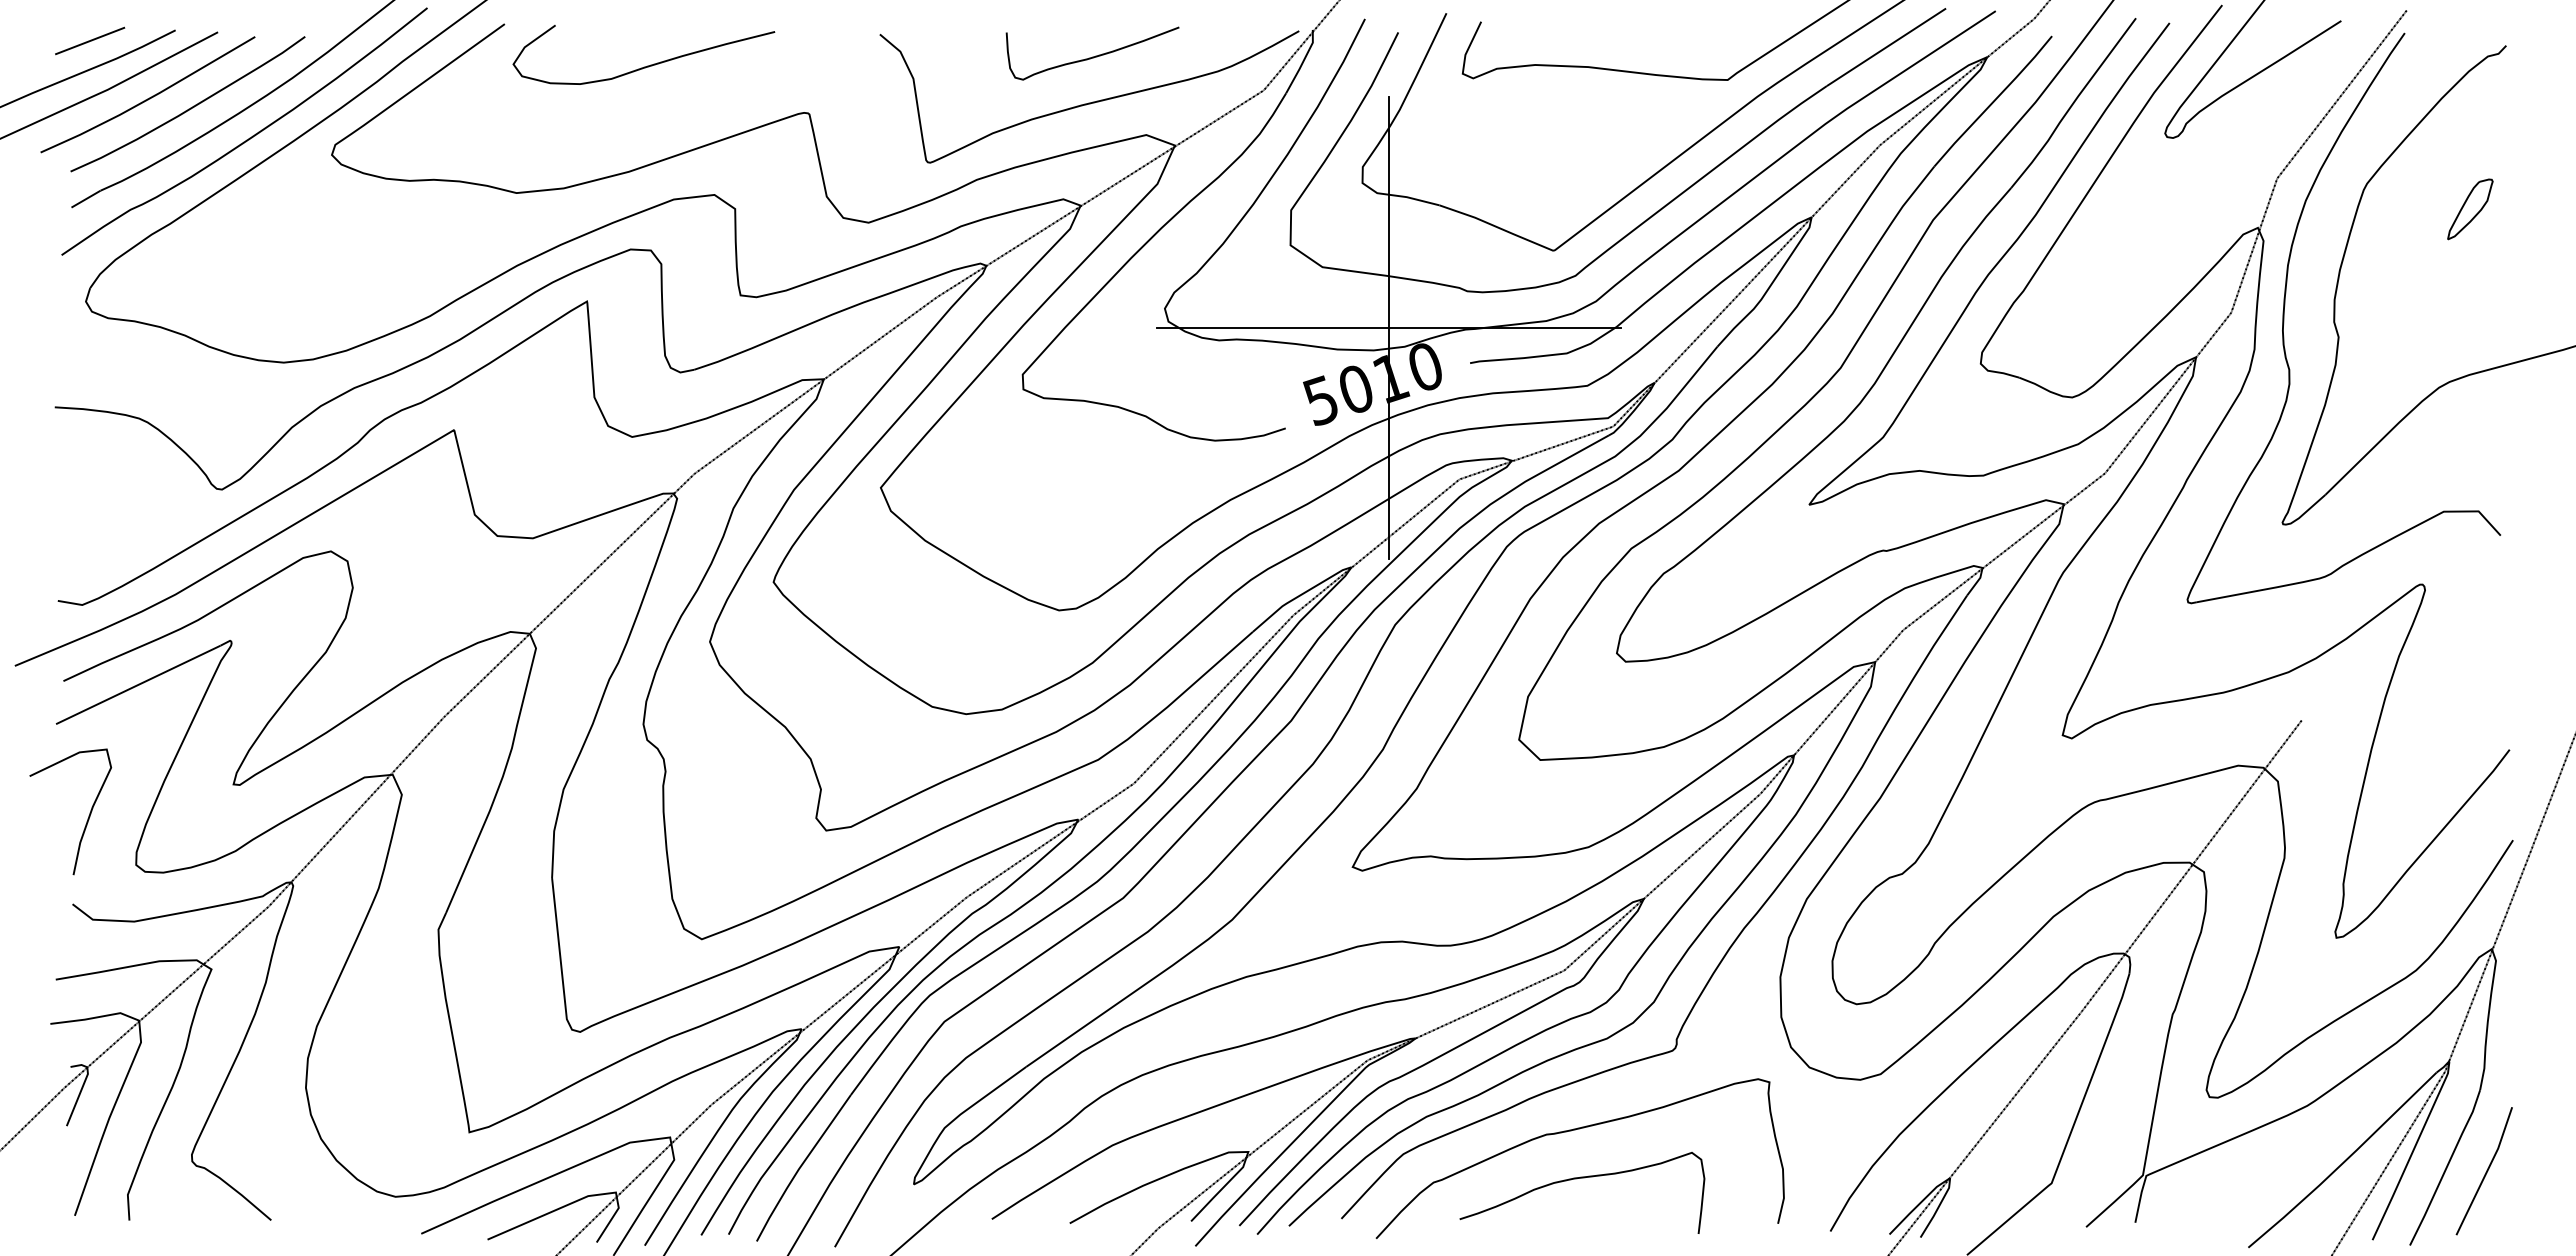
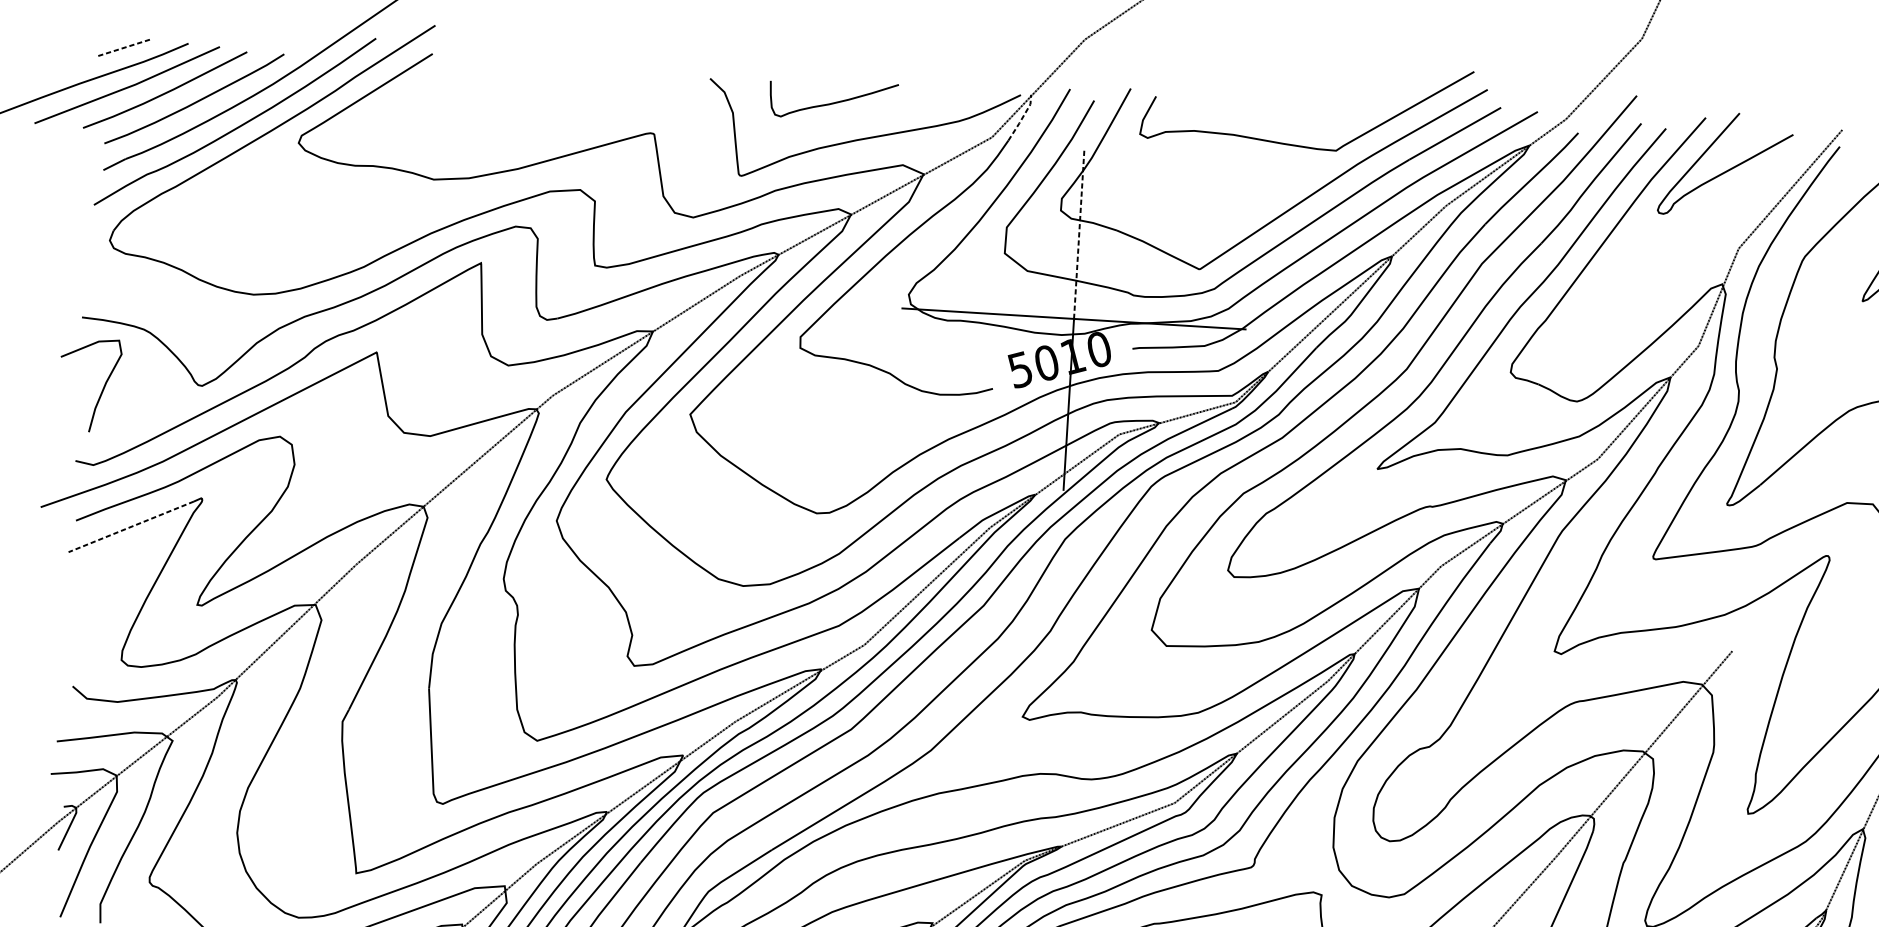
line: (90, 40) -> (125, 47), solid -> dashed
curve: (1092, 56) -> (833, 102), moved
line: (1303, 62) -> (1022, 118), solid -> dashed
curve: (647, 65) -> (536, 91), removed
line: (1389, 211) -> (1079, 232), solid -> dashed
line: (137, 685) -> (130, 527), solid -> dashed
curve: (87, 818) -> (101, 390), moved

